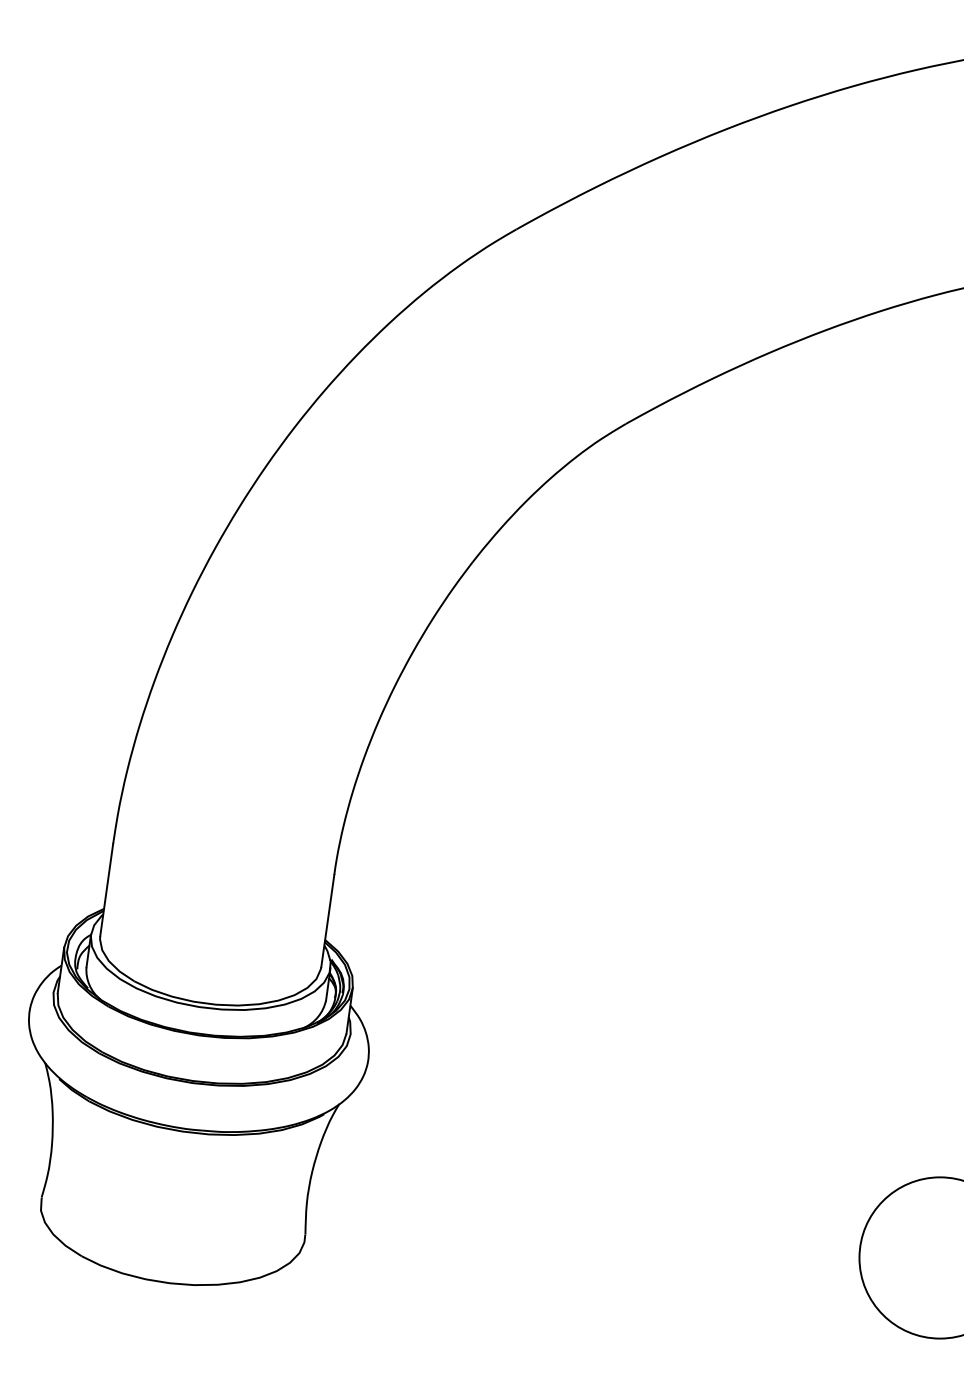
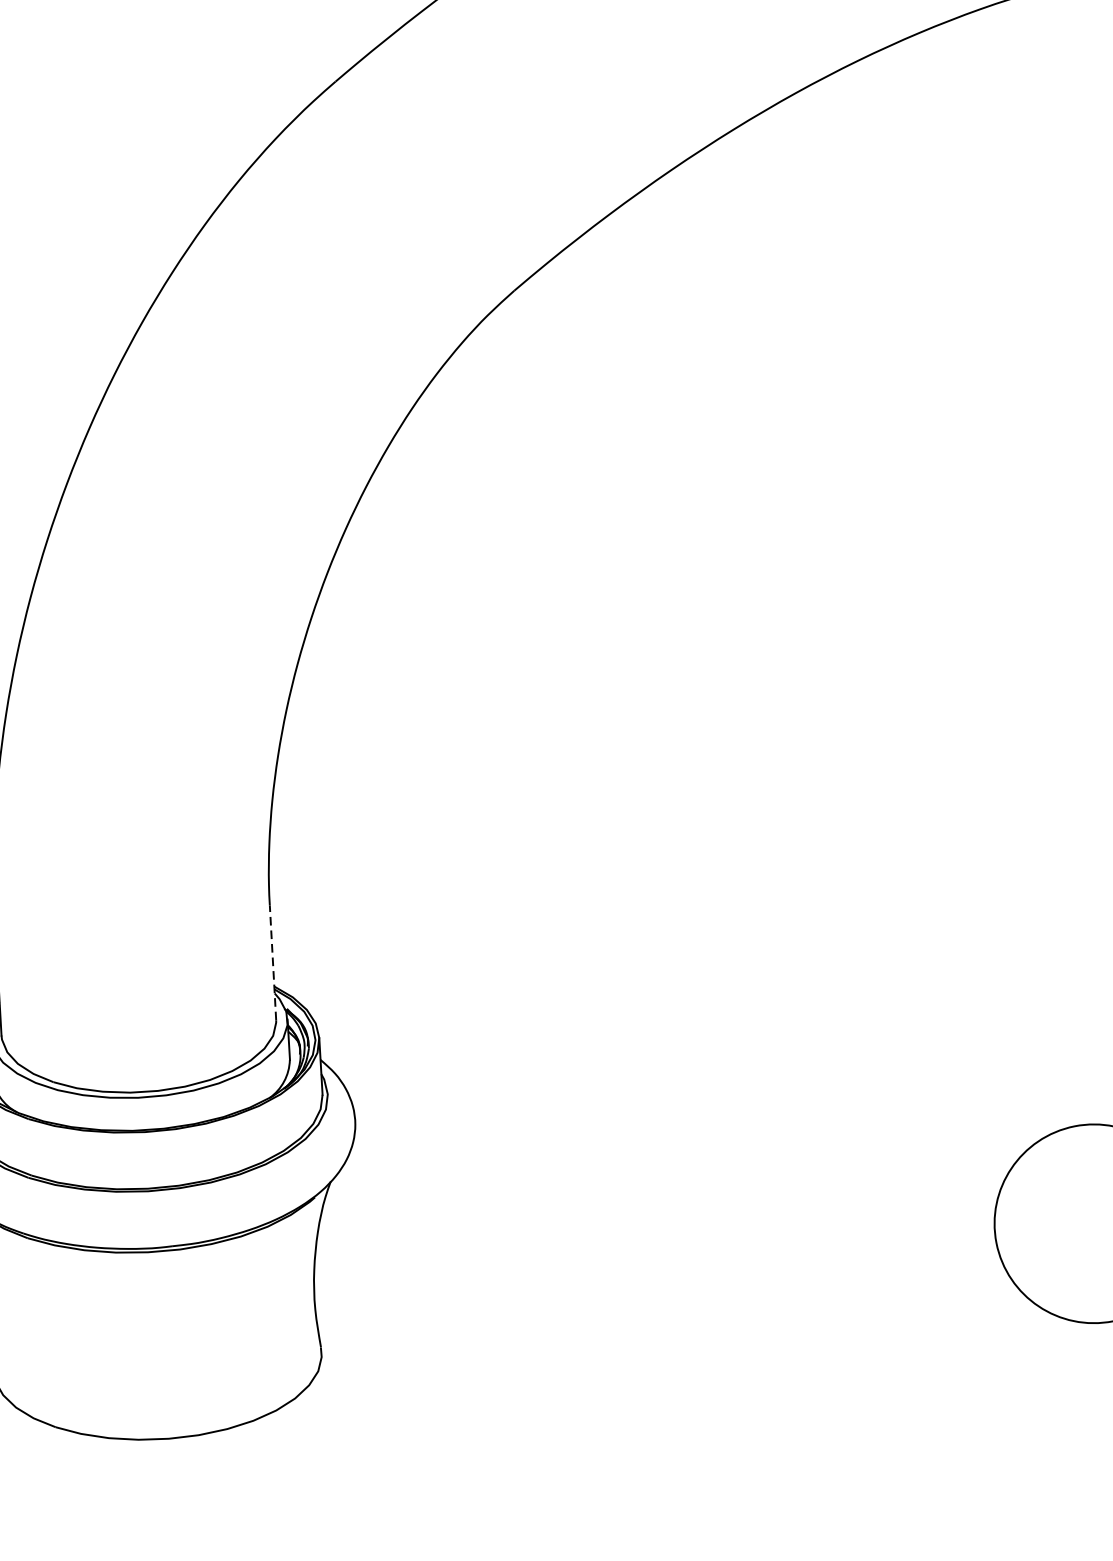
line: (327, 920) -> (272, 962), solid -> dashed

